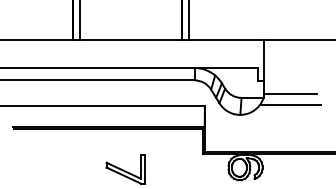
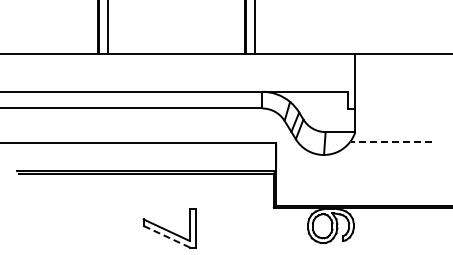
line: (290, 94) -> (391, 127), removed
line: (290, 104) -> (391, 141), solid -> dashed
line: (123, 175) -> (166, 236), solid -> dashed

